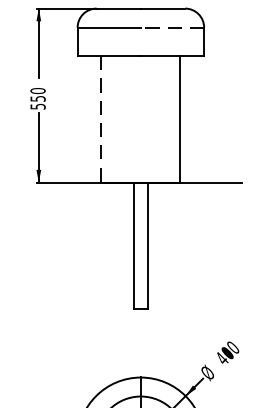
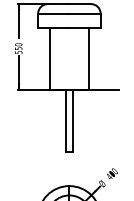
line: (173, 27) -> (85, 13), dashed -> solid
line: (100, 120) -> (49, 59), dashed -> solid

